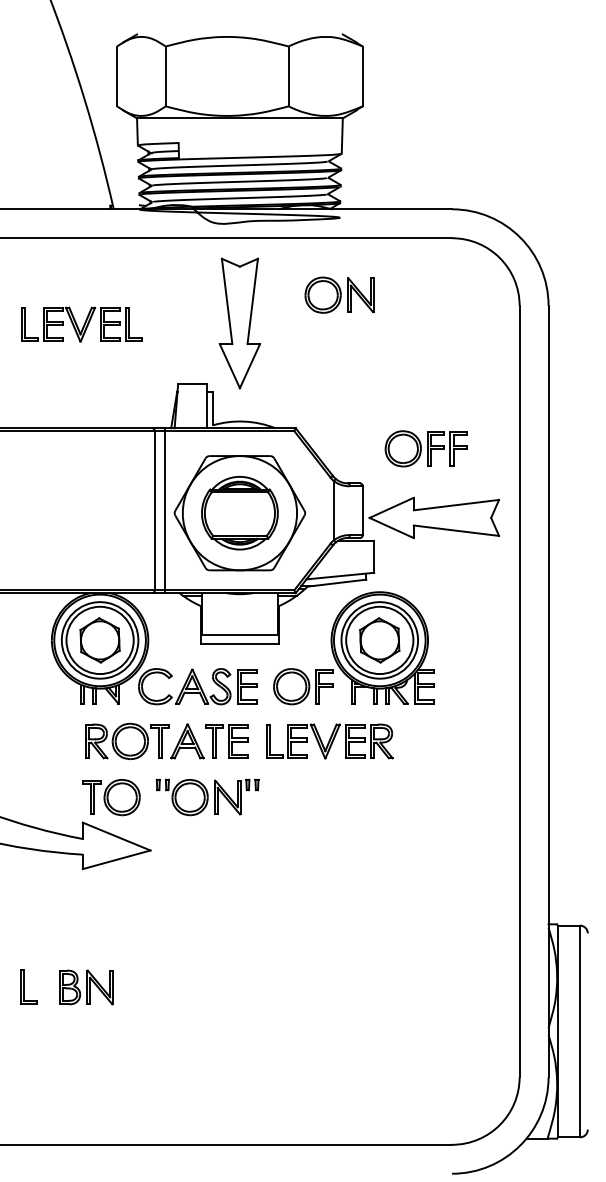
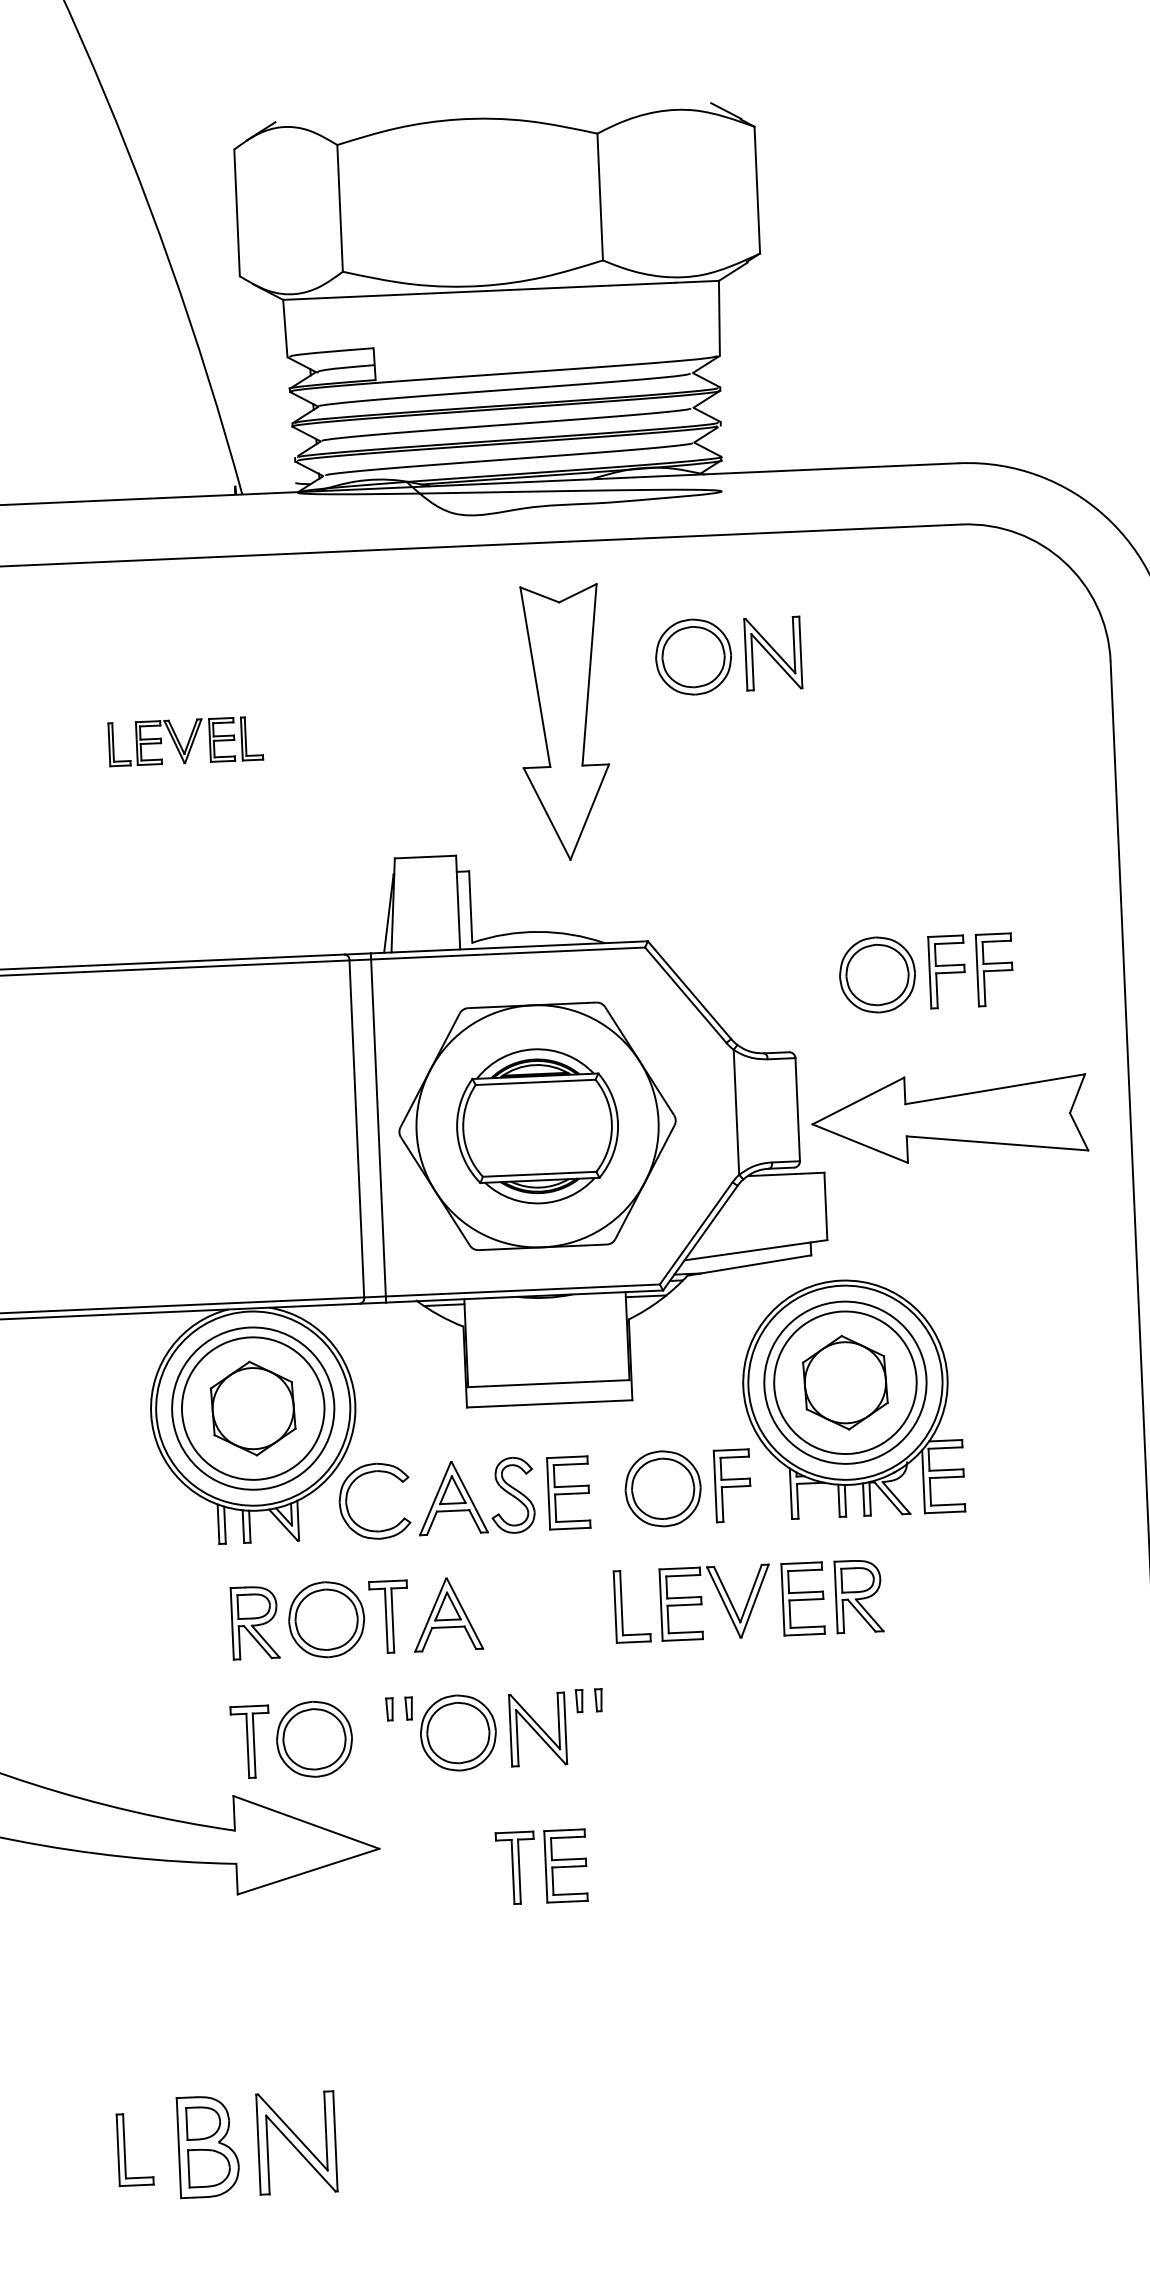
part: (239, 323) -> (563, 722), moved
part: (81, 324) -> (184, 741), size x0.6
part: (226, 741) -> (541, 1867), moved
part: (86, 987) -> (256, 2144), size x1.4

